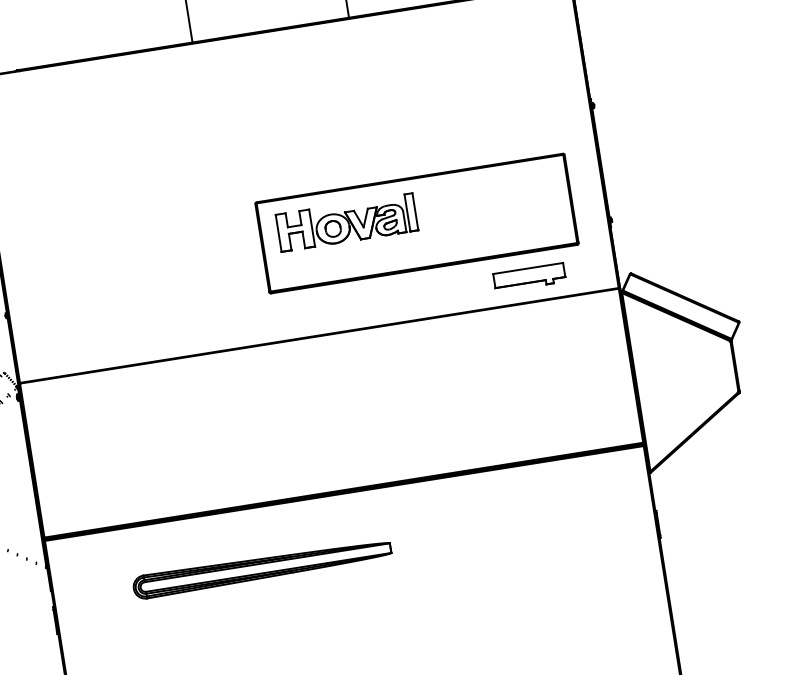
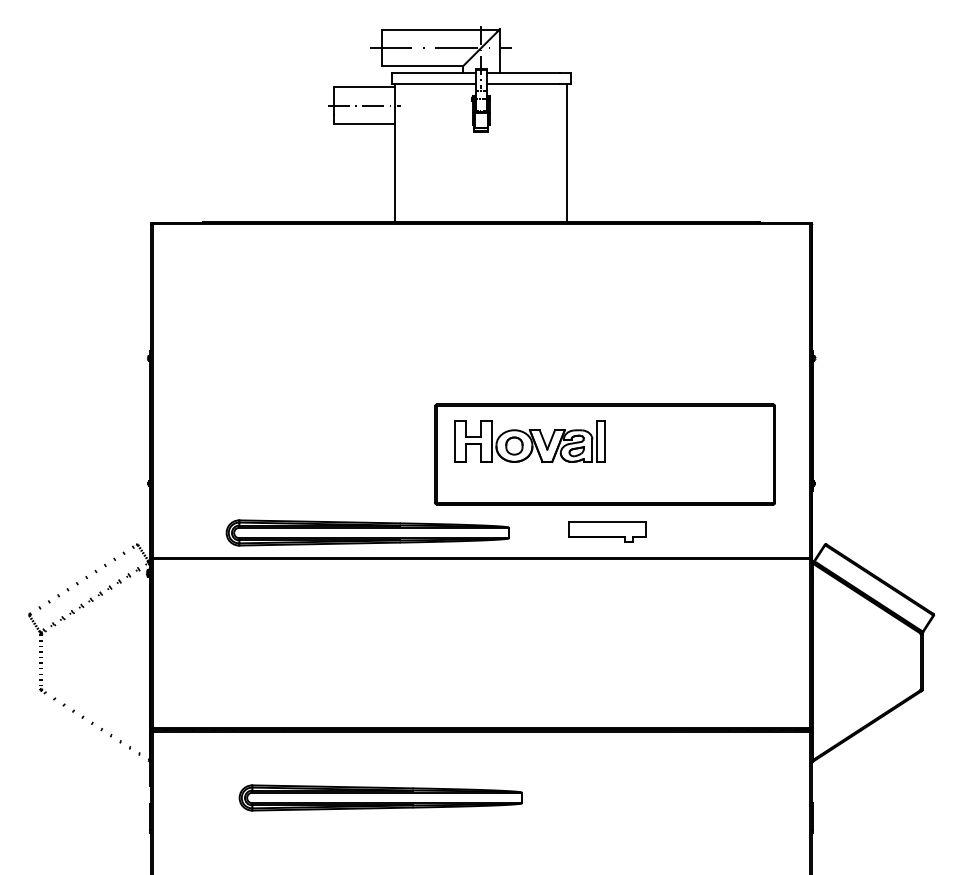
part: (529, 277) -> (607, 531), moved
part: (211, 328) -> (367, 532), added

